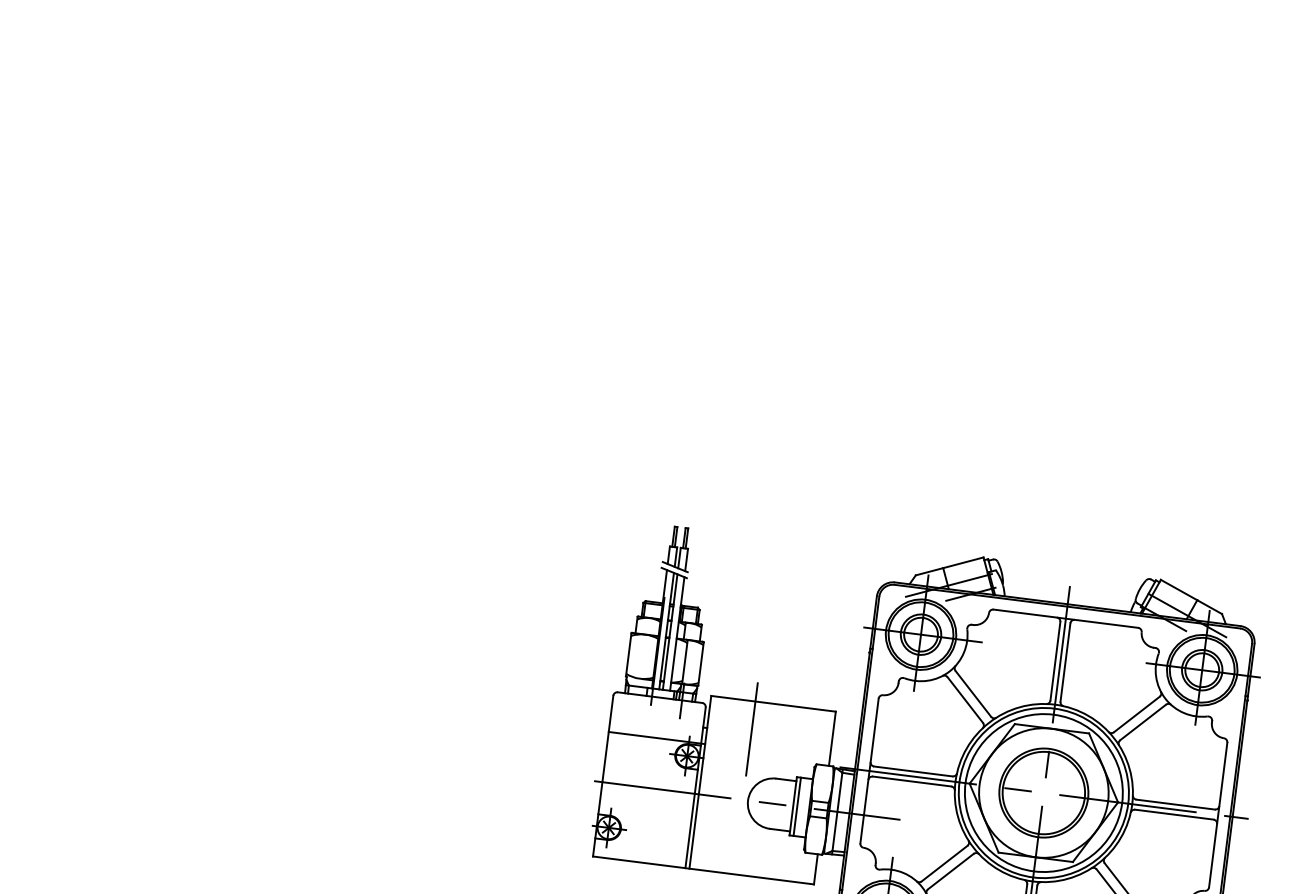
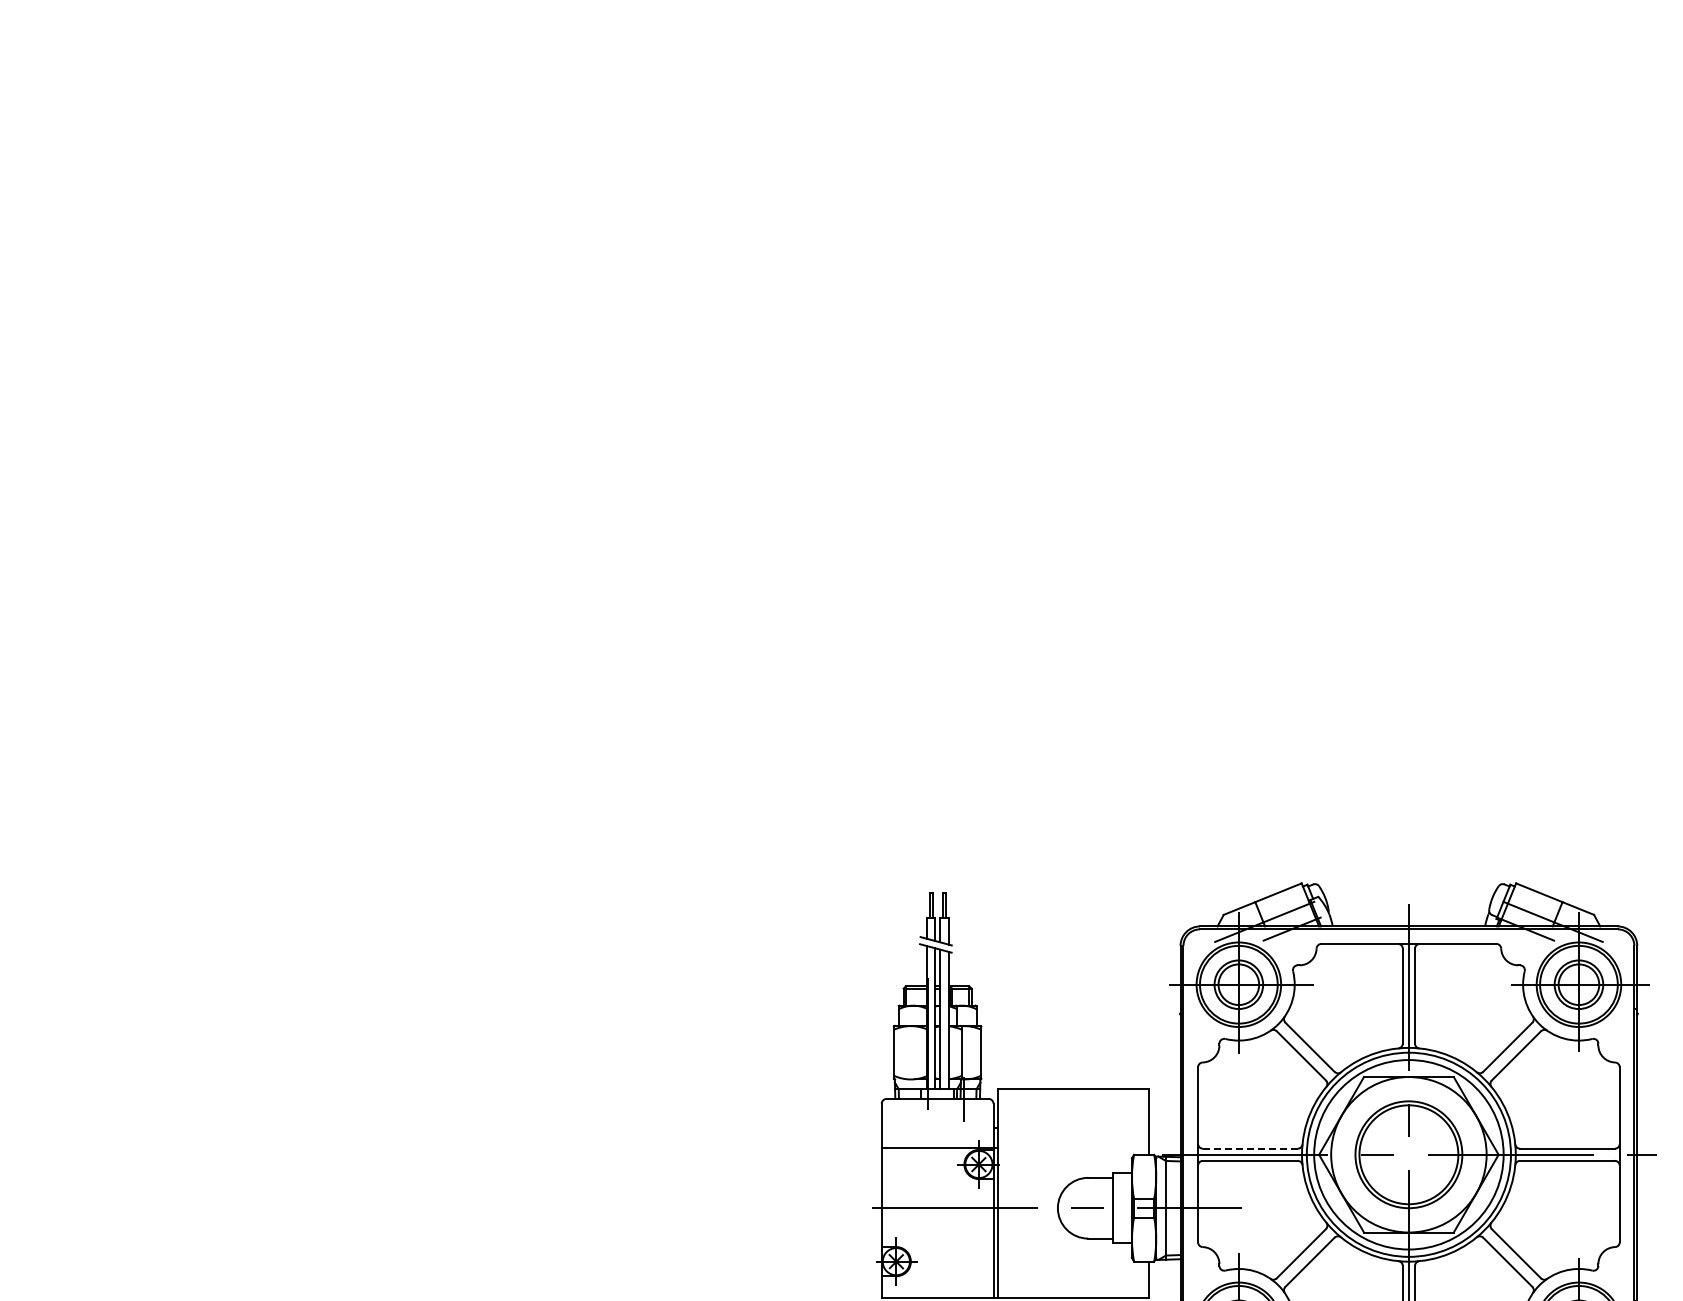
line: (751, 729) -> (1051, 1122), removed
line: (913, 771) -> (1250, 1148), solid -> dashed
line: (797, 807) -> (1117, 1208), removed

